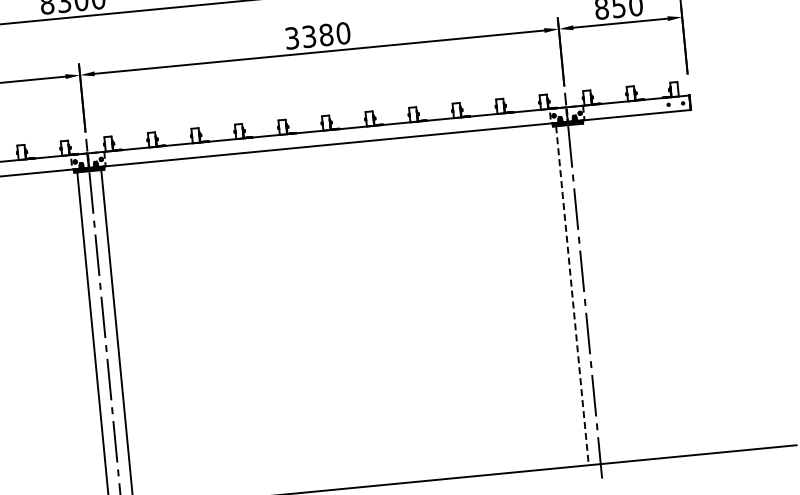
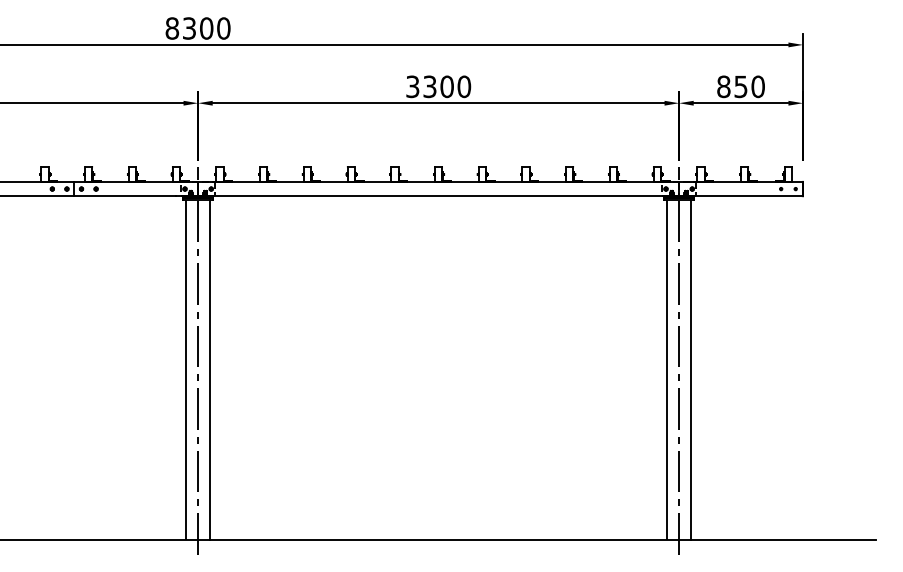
text: (325, 34) -> (446, 86), 3380 -> 3300
line: (596, 292) -> (691, 369), added
line: (572, 296) -> (667, 370), dashed -> solid

